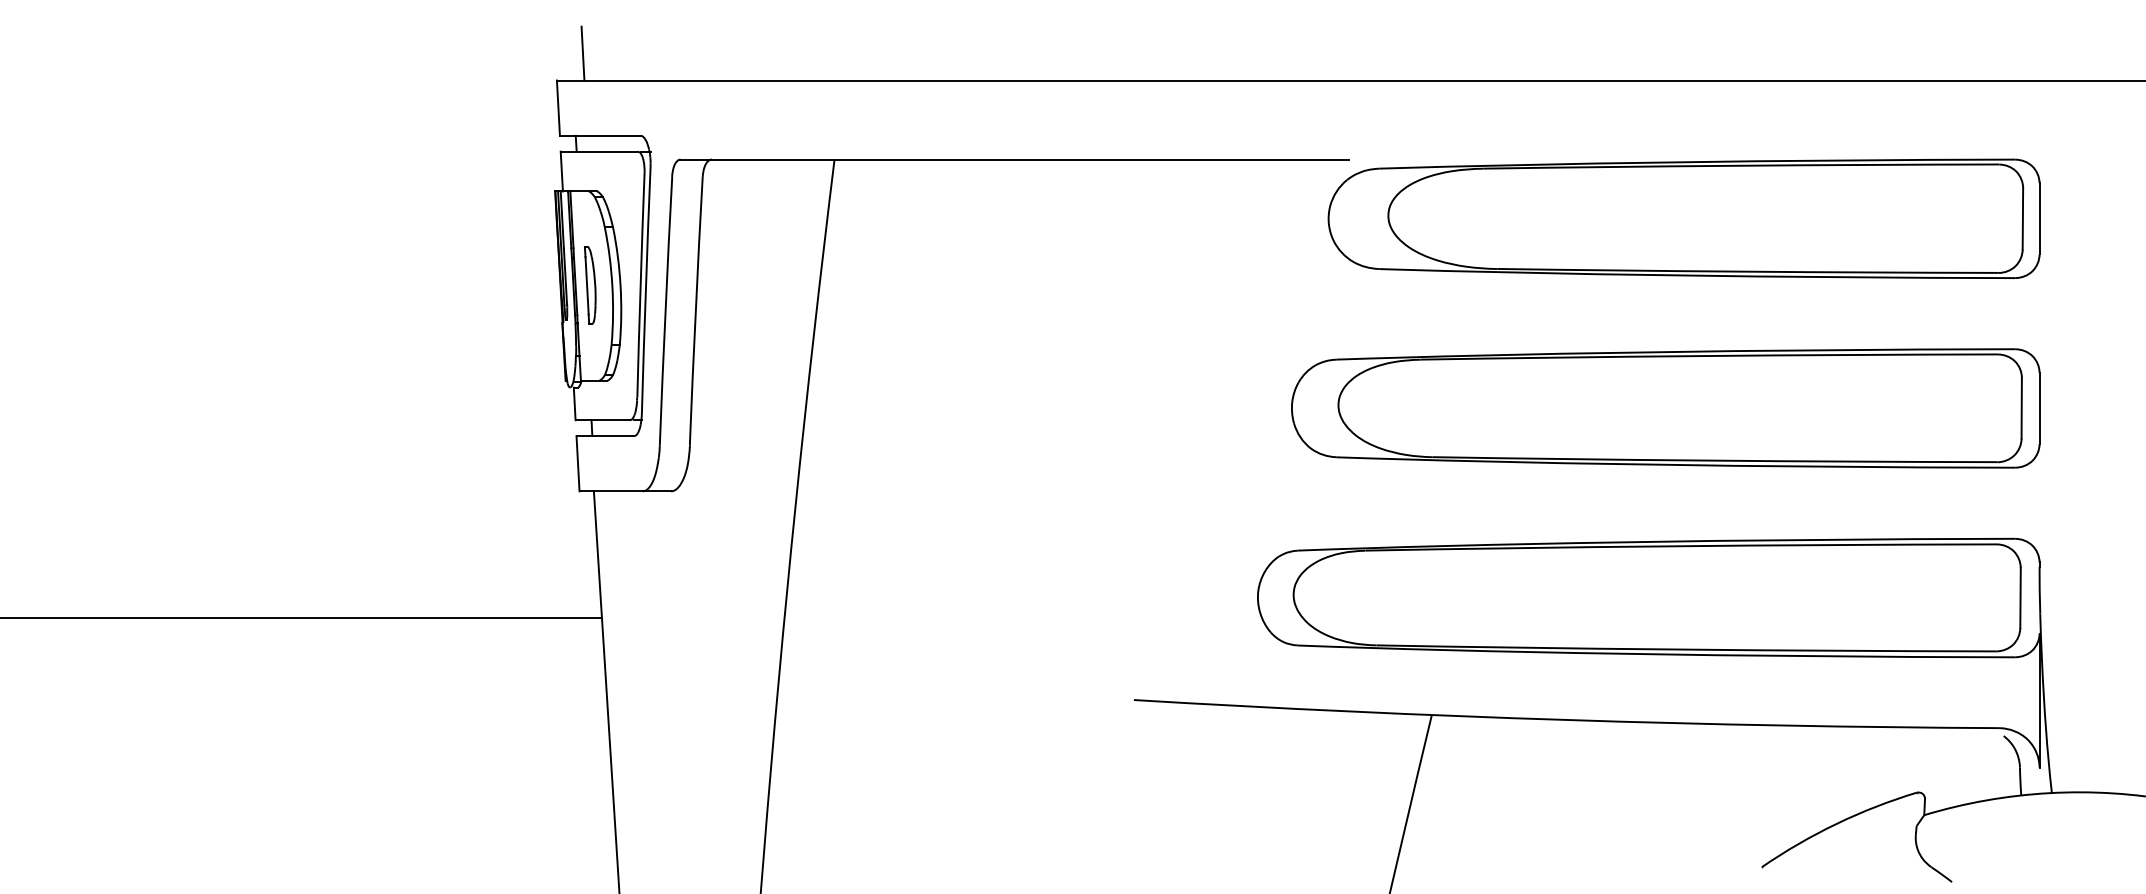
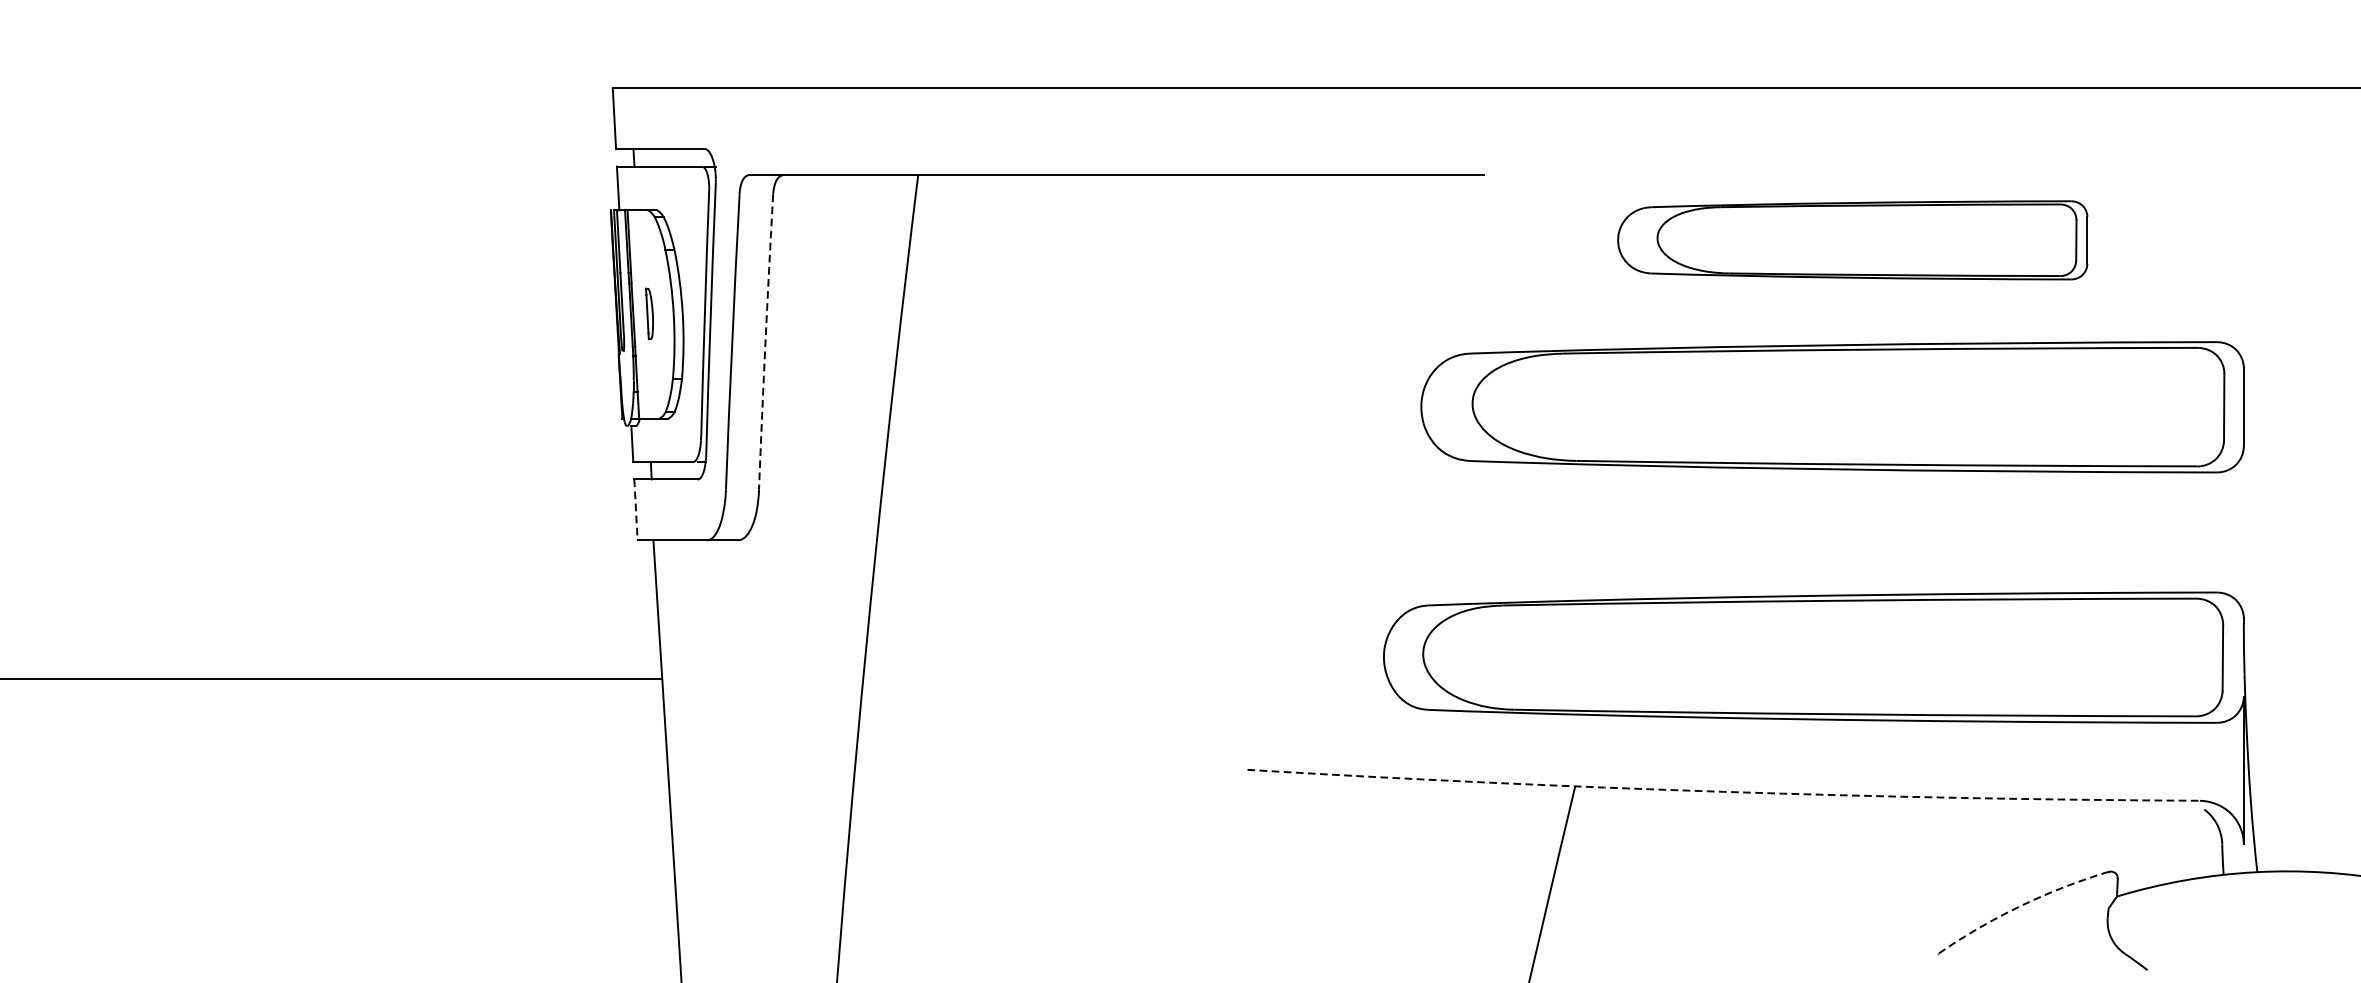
line: (582, 53) -> (640, 58), removed
part: (1683, 218) -> (1852, 240), size x0.6
part: (590, 285) -> (649, 313), size x0.6
arc: (695, 311) -> (765, 342), solid -> dashed
part: (1665, 408) -> (1832, 407), moved
line: (578, 463) -> (636, 509), solid -> dashed
arc: (1566, 720) -> (1723, 792), solid -> dashed
arc: (1836, 823) -> (2020, 905), solid -> dashed

